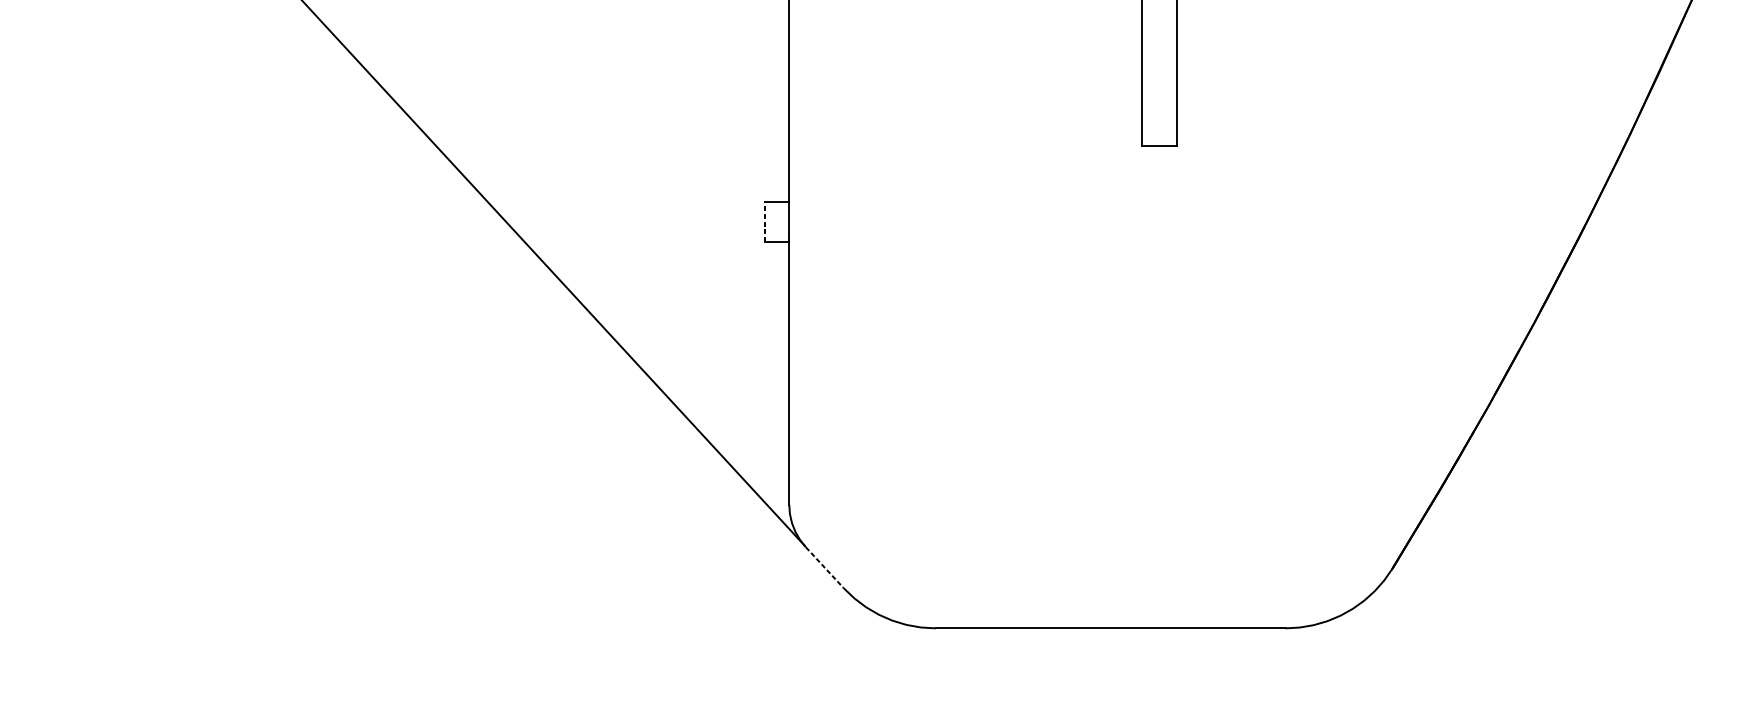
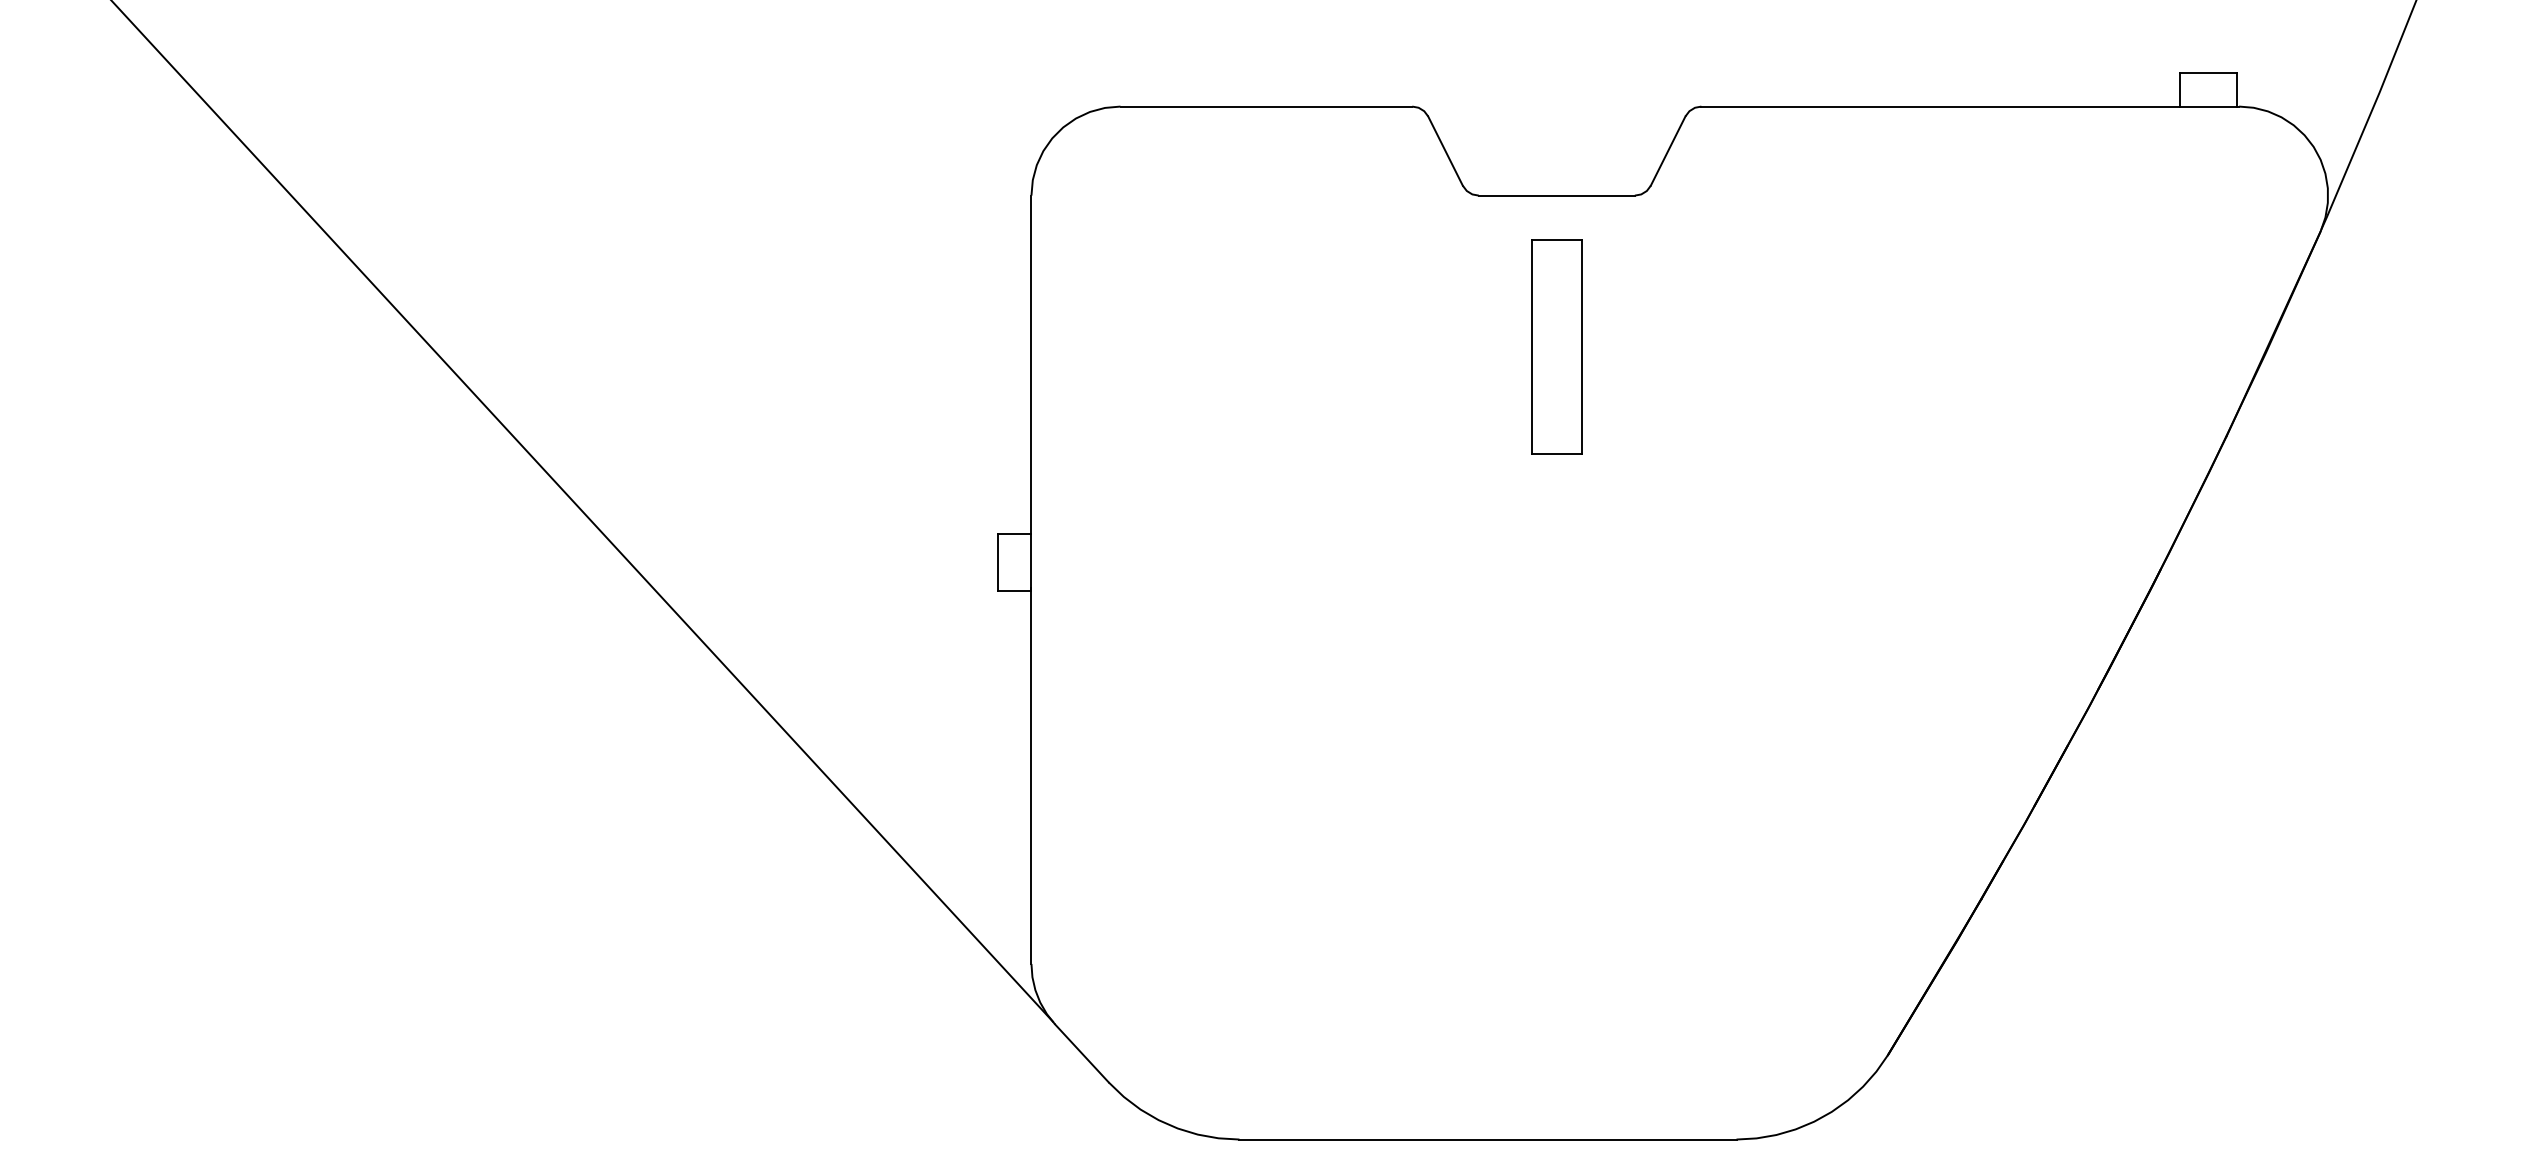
line: (765, 222) -> (997, 562), dashed -> solid
line: (825, 567) -> (1082, 1053), dashed -> solid

